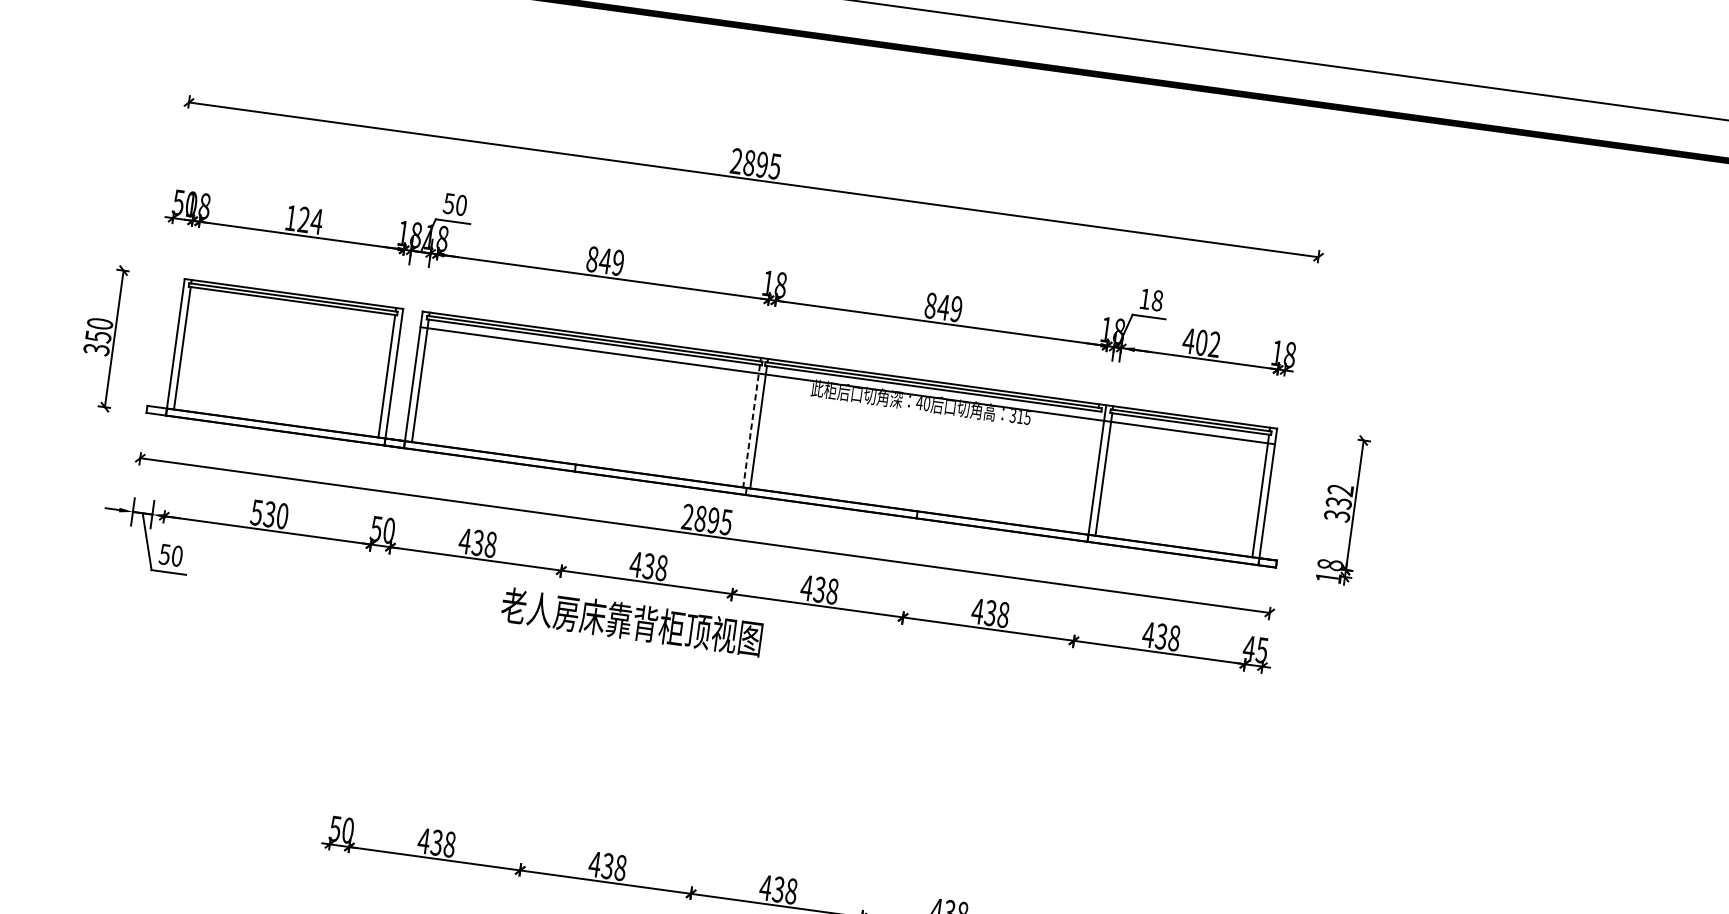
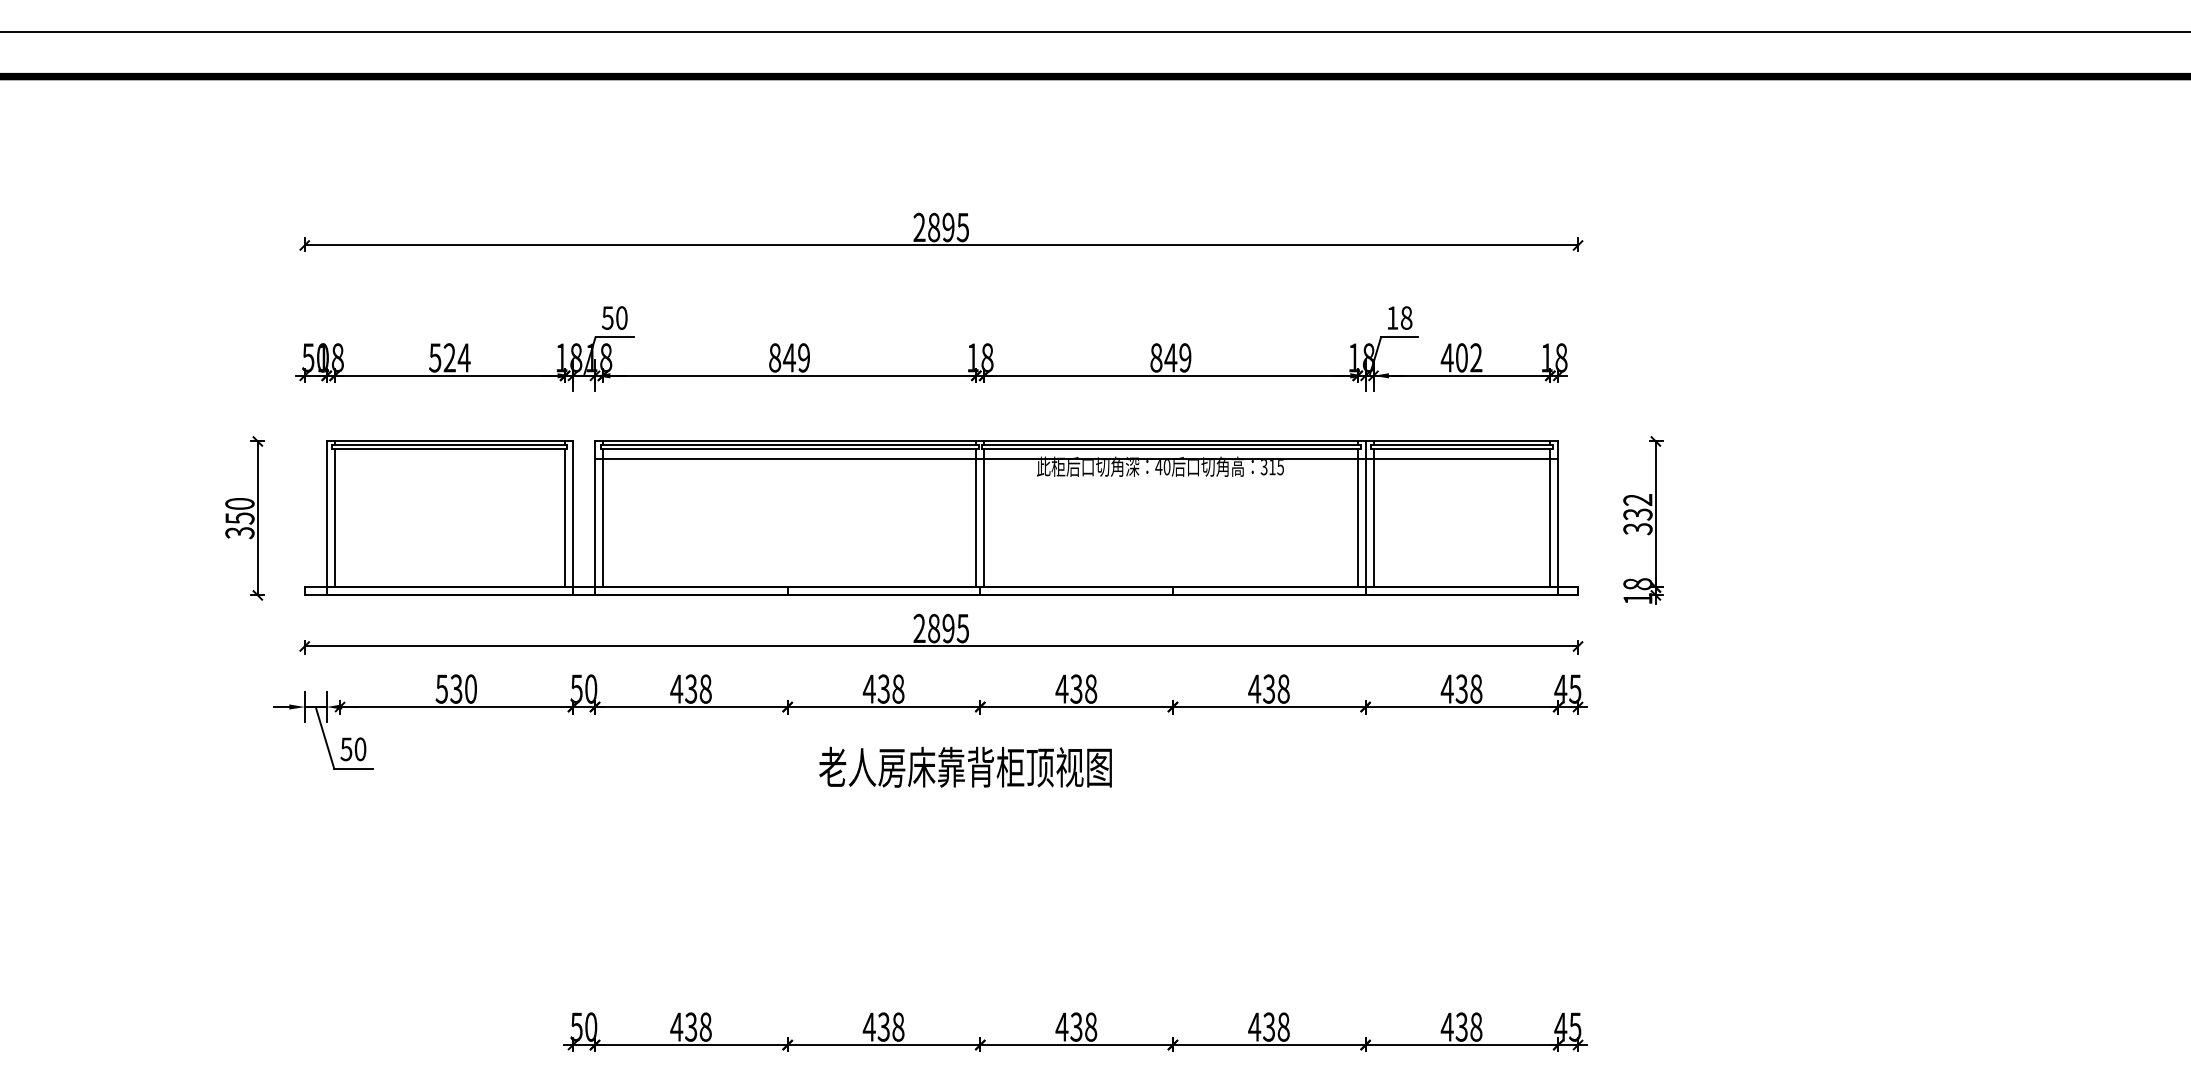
text: (291, 217) -> (435, 357), 124 -> 524
line: (751, 426) -> (976, 518), dashed -> solid
line: (1089, 472) -> (1357, 518), added
text: (631, 621) -> (965, 766), moved

